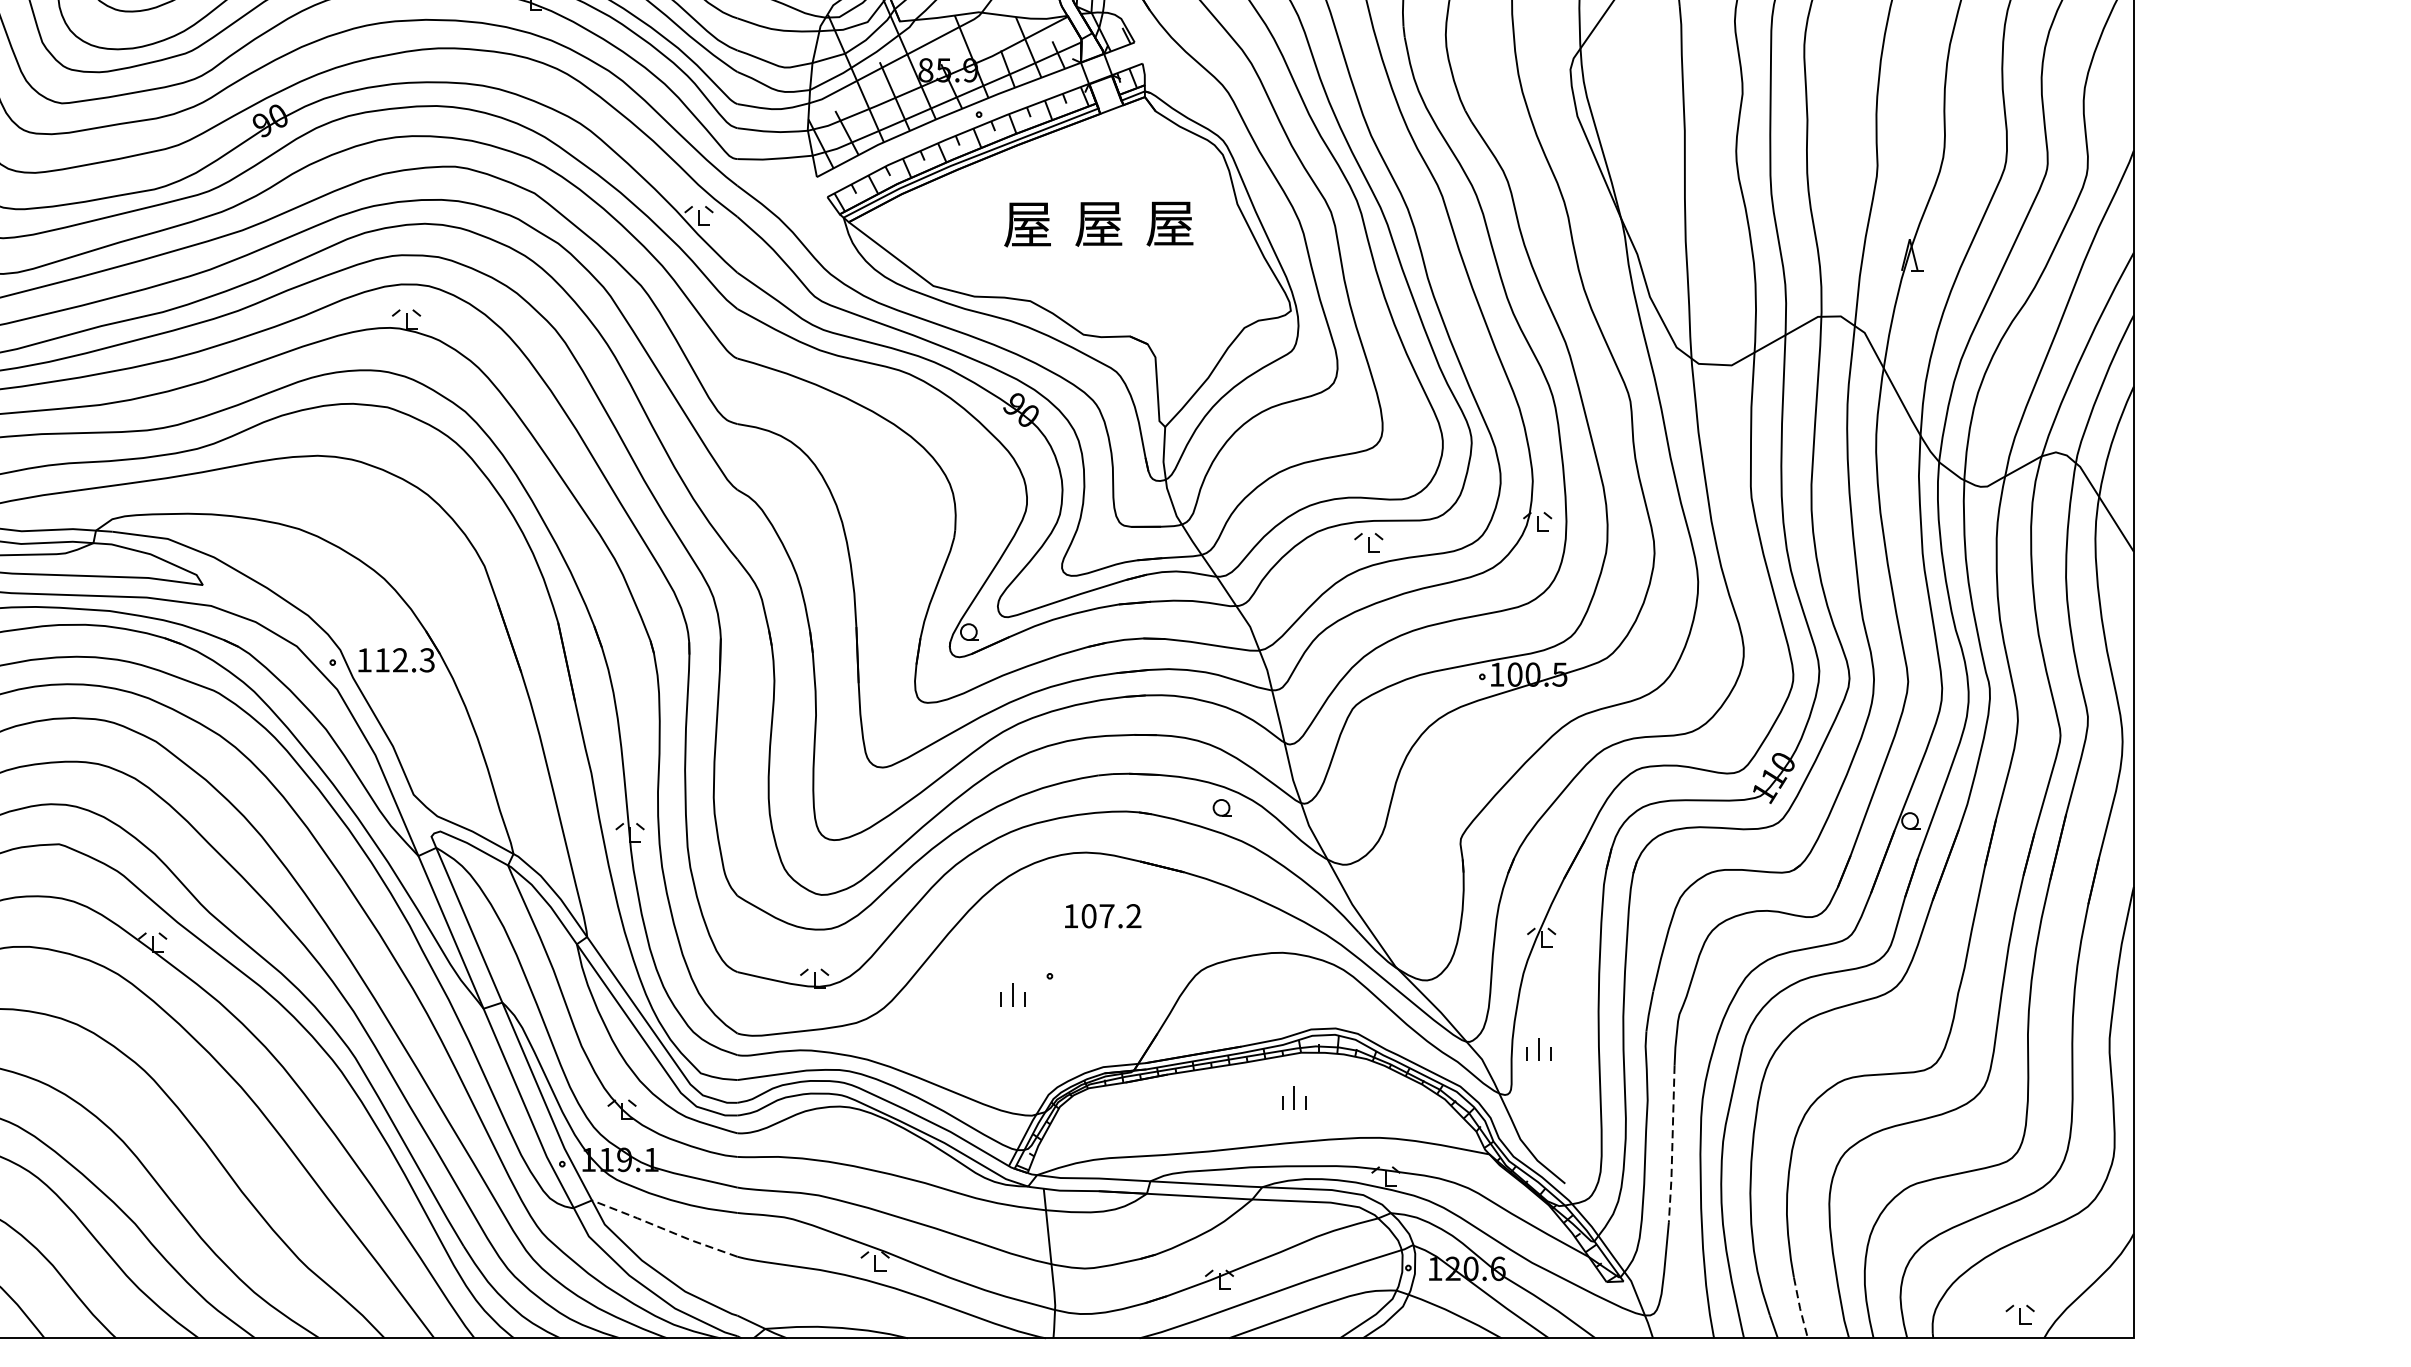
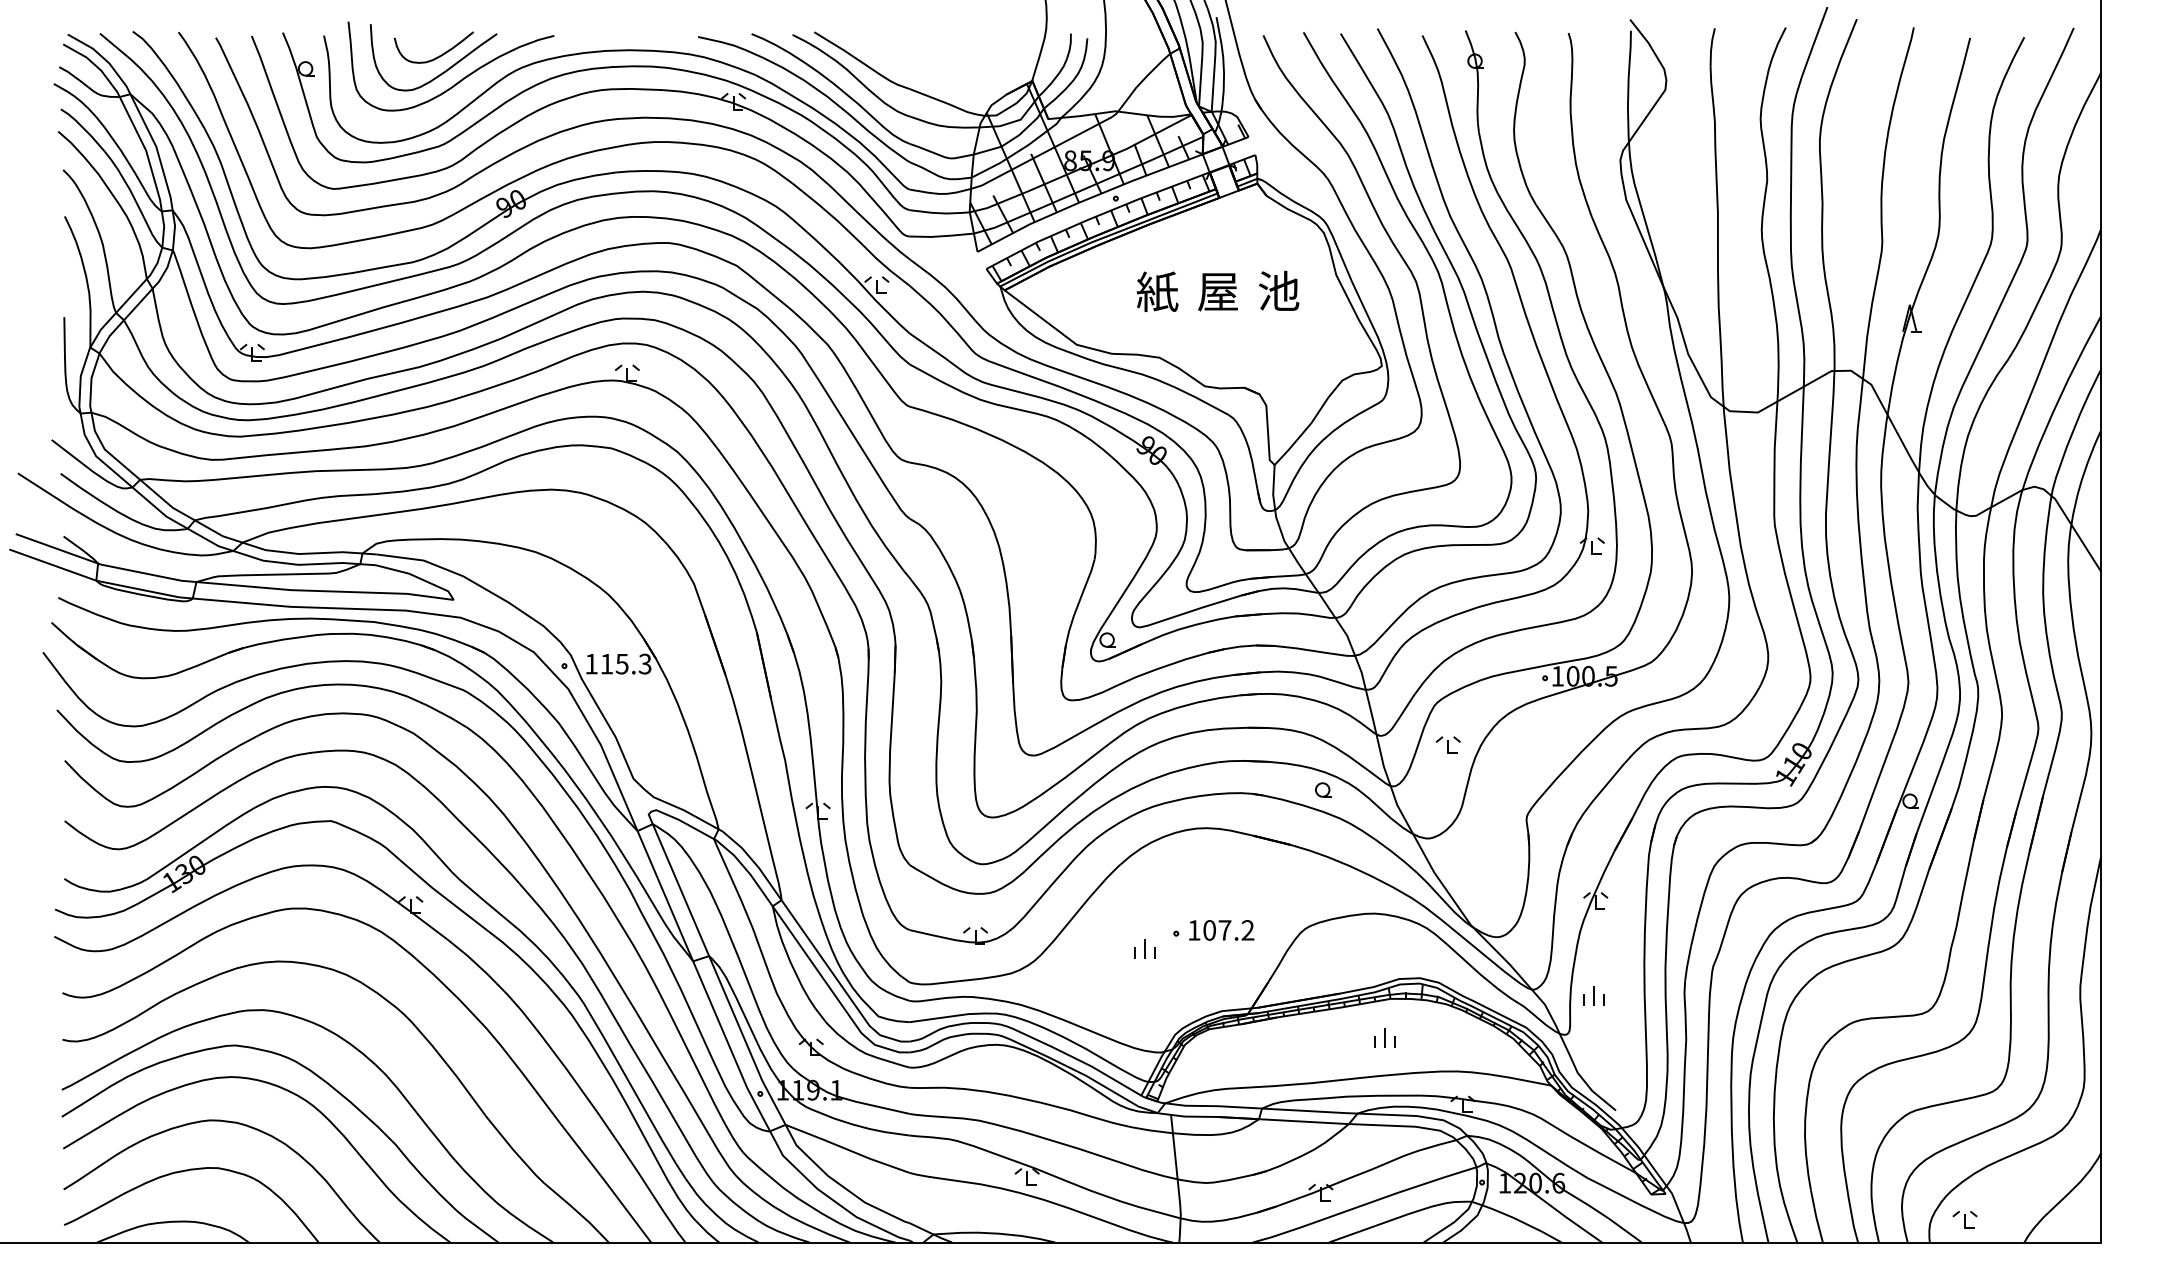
text: (1169, 222) -> (1278, 290), 屋 -> 池
text: (1027, 223) -> (1157, 291), 屋 -> 紙
part: (1367, 542) -> (1447, 744), moved
text: (399, 659) -> (621, 663), 112.3 -> 115.3
text: (1102, 916) -> (1221, 930), moved
line: (1672, 1144) -> (1707, 1077), dashed -> solid
line: (664, 1229) -> (847, 1149), dashed -> solid
line: (1800, 1308) -> (1816, 1217), dashed -> solid
part: (2019, 1314) -> (1964, 1219), moved

